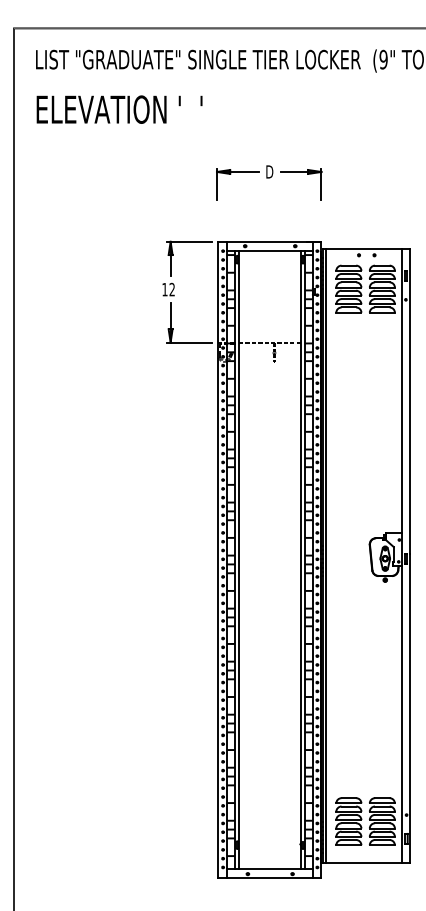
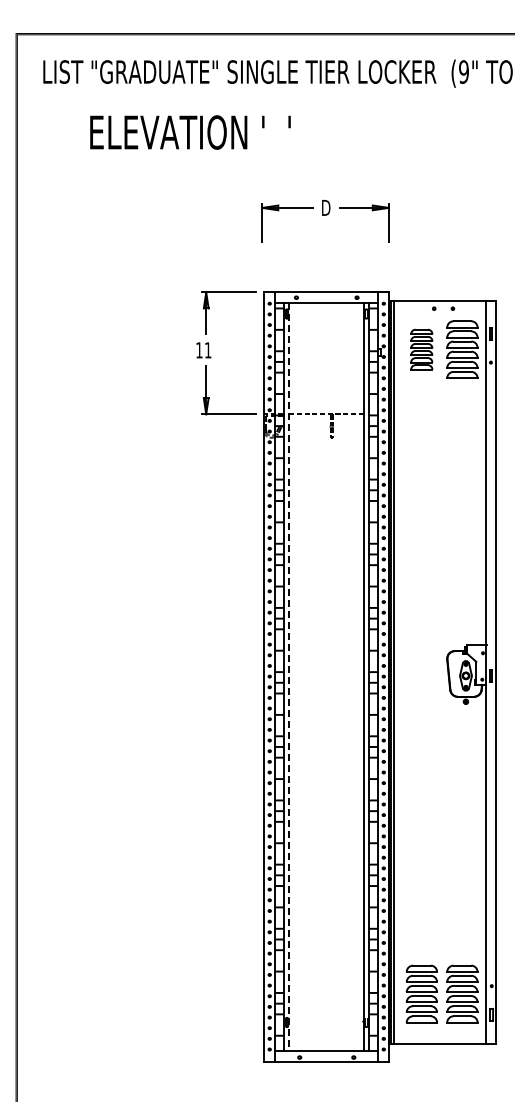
text: (119, 109) -> (190, 132), moved
part: (348, 288) -> (421, 349), size x0.7
text: (171, 289) -> (207, 350), 12 -> 11
line: (239, 560) -> (289, 677), solid -> dashed

